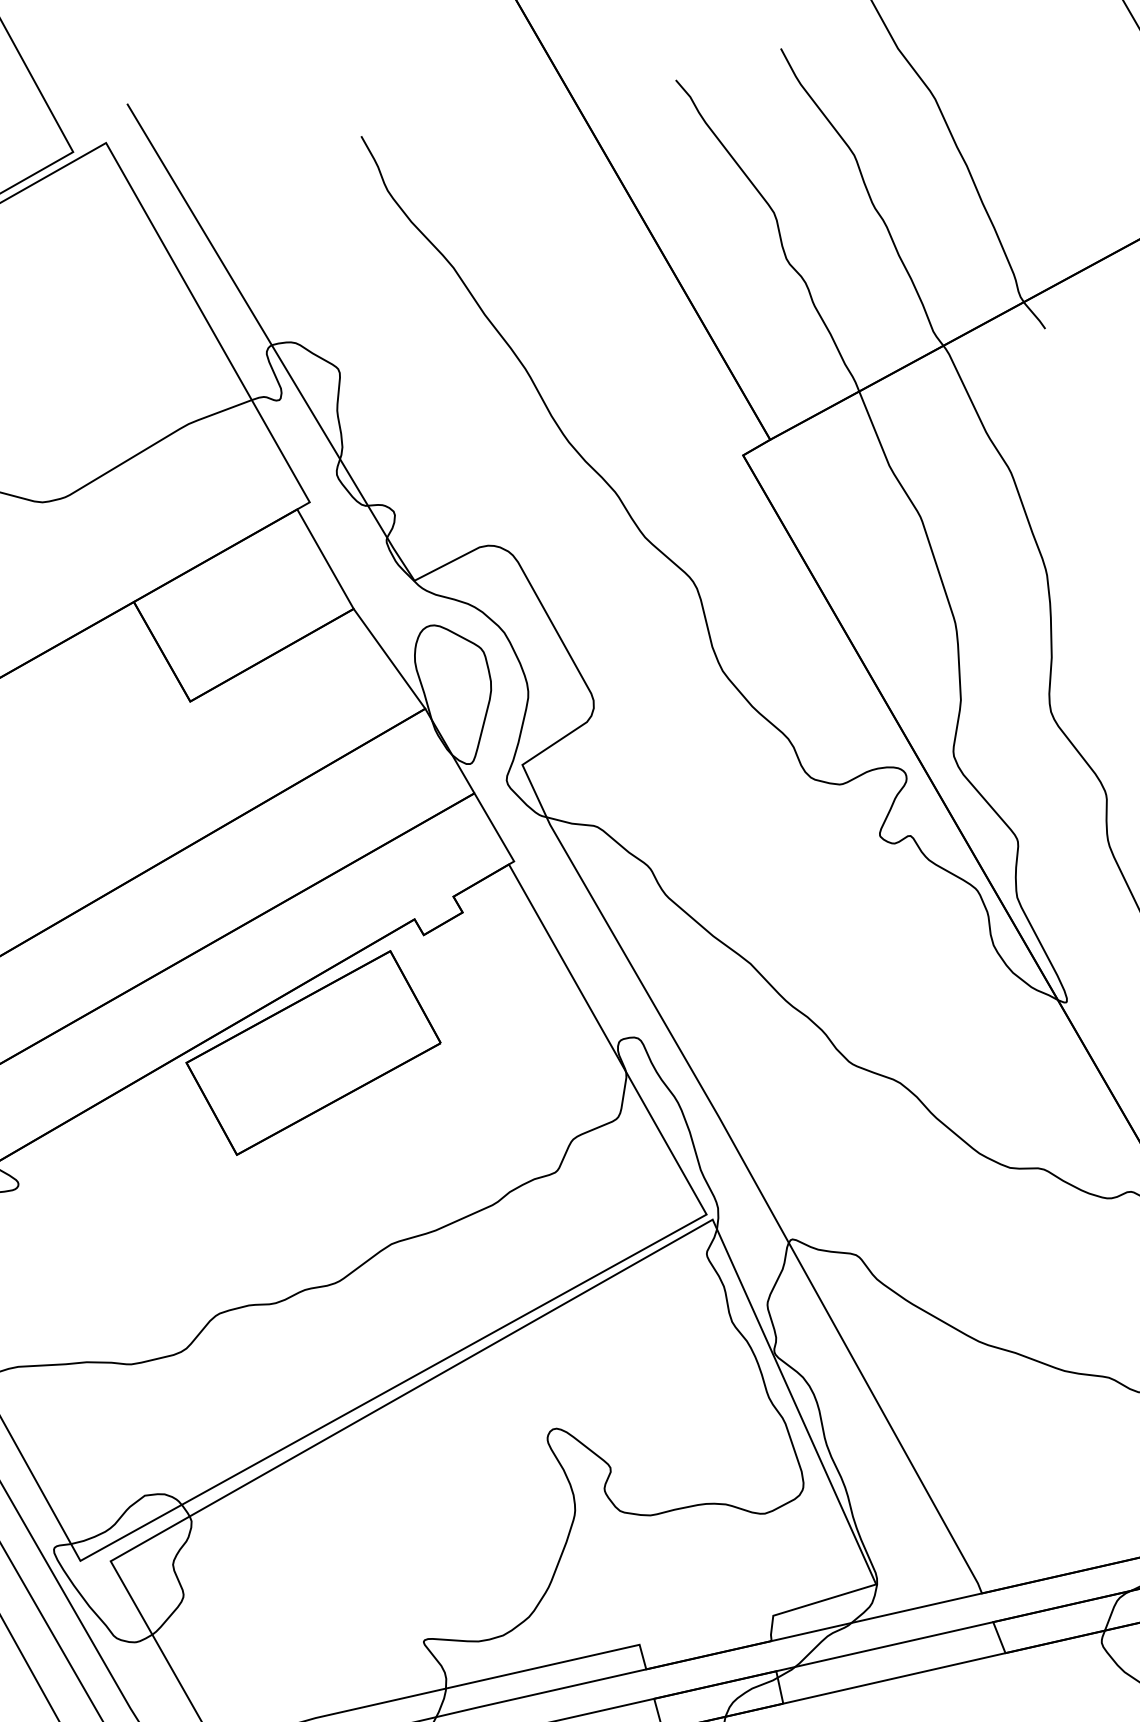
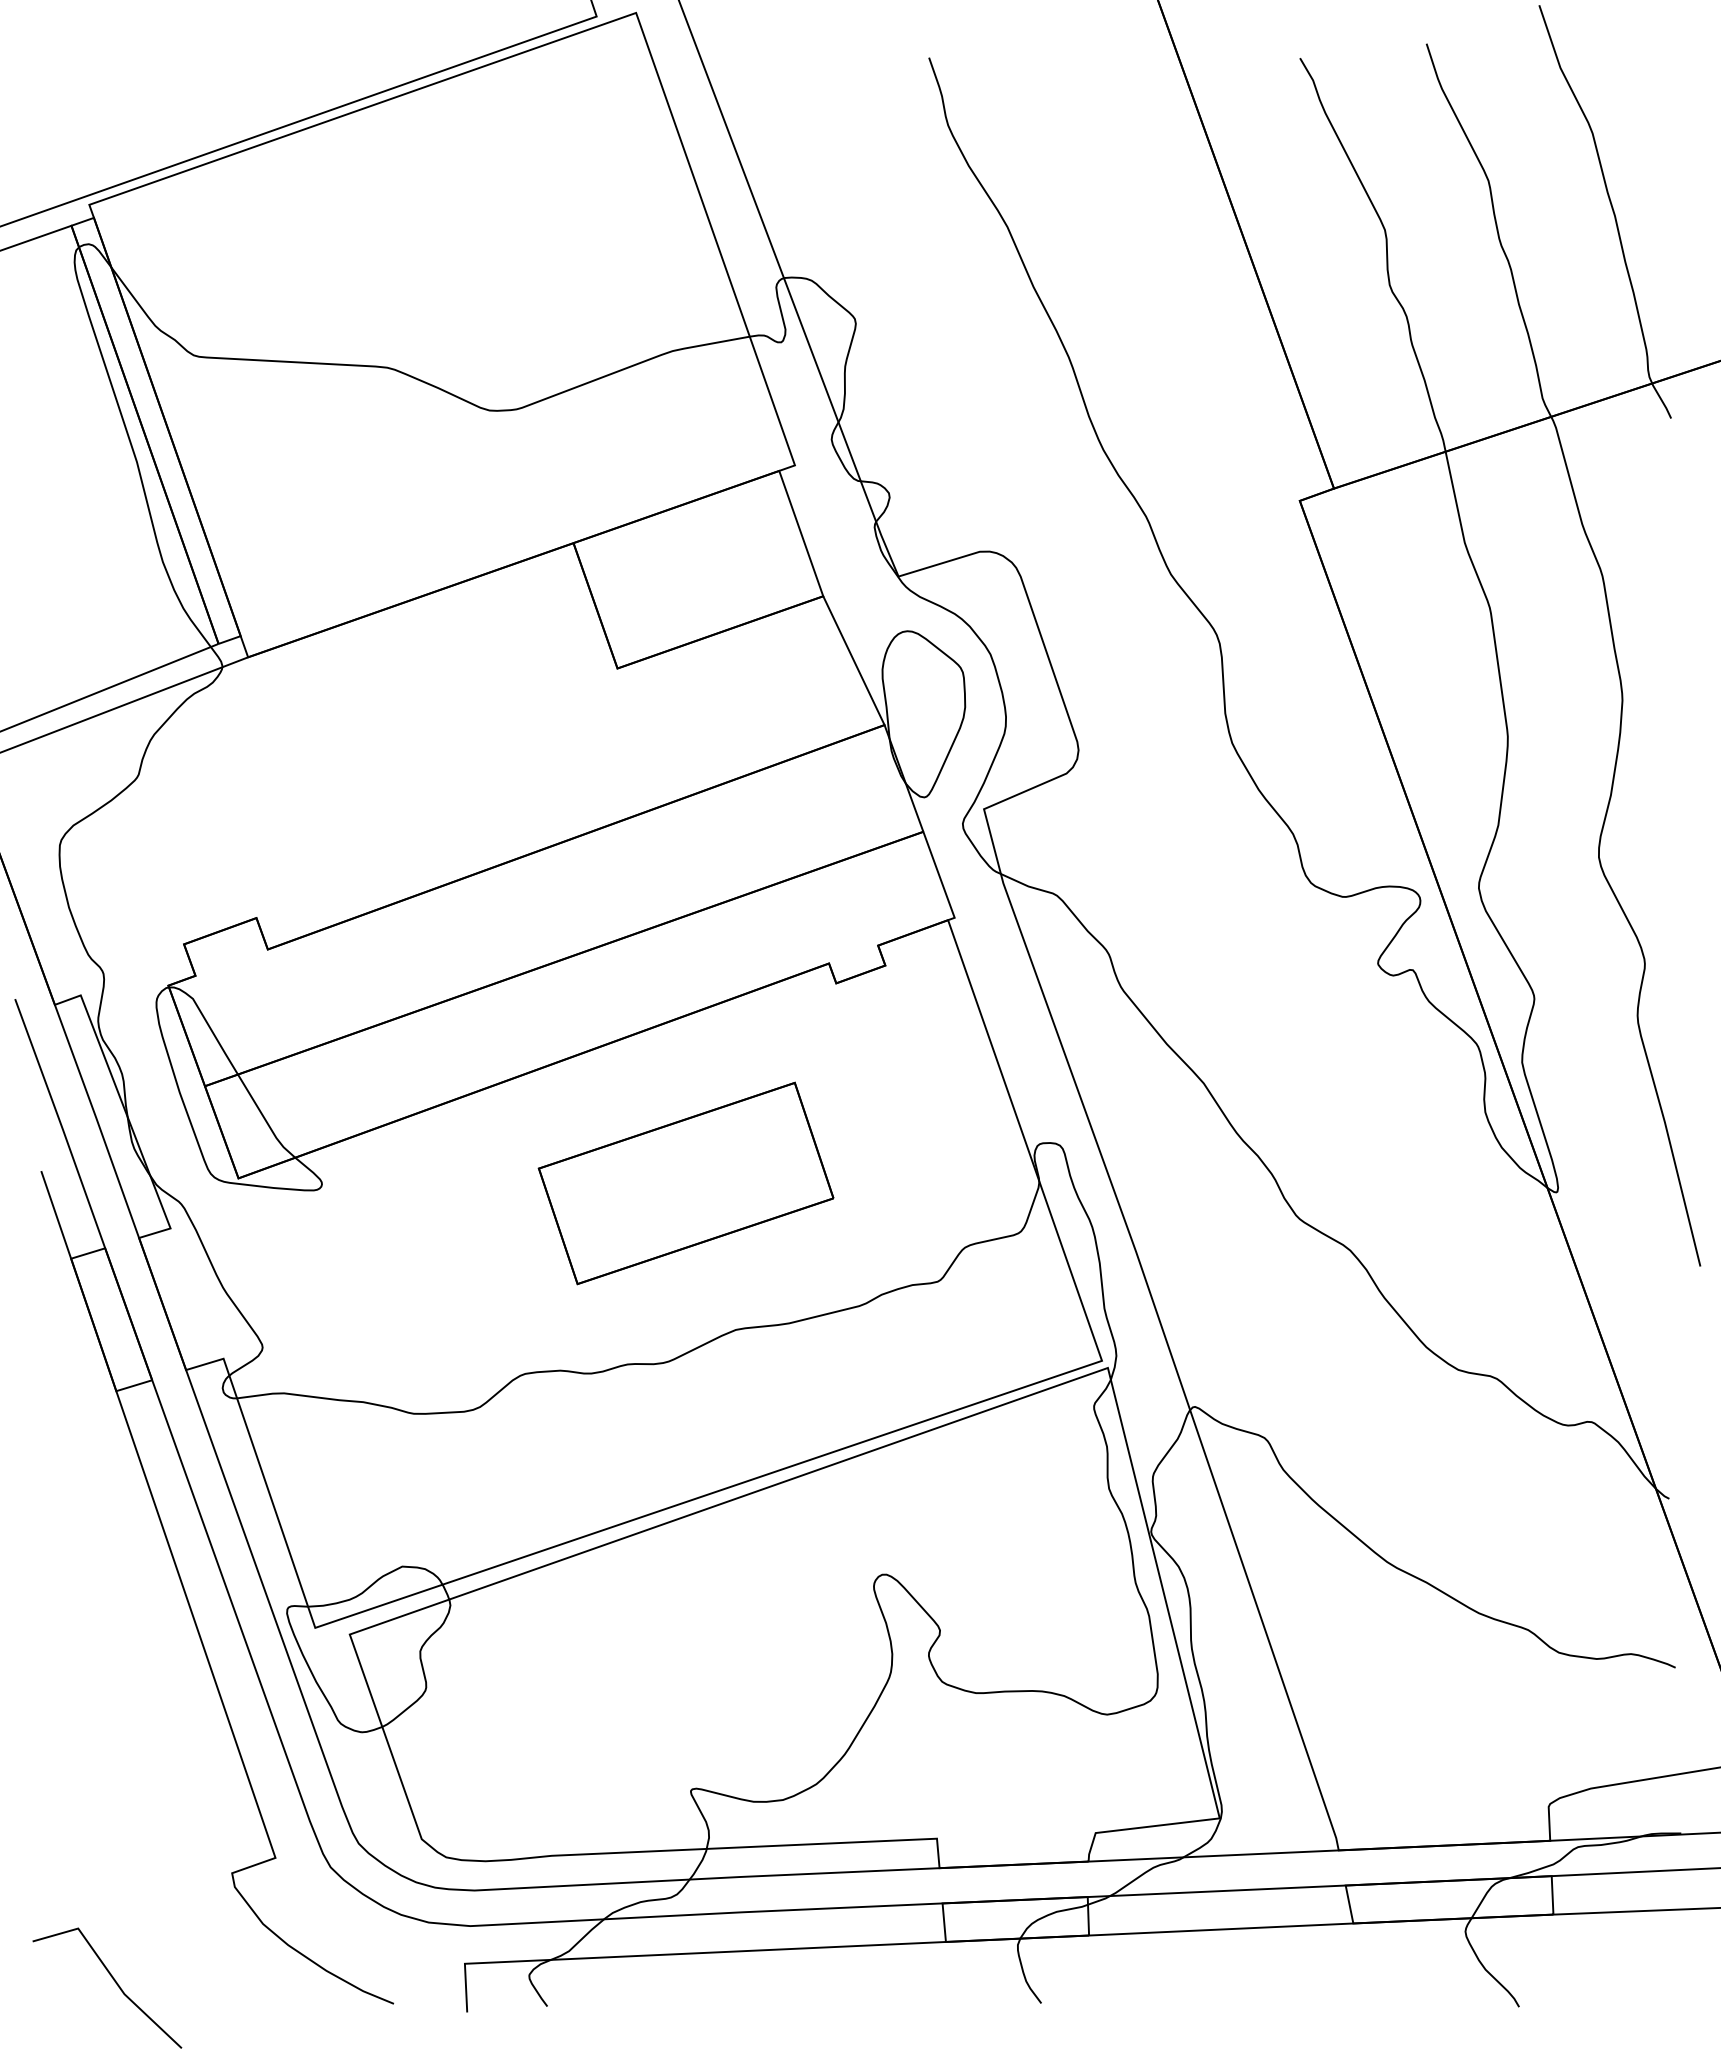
part: (313, 1053) -> (685, 1183), moved

